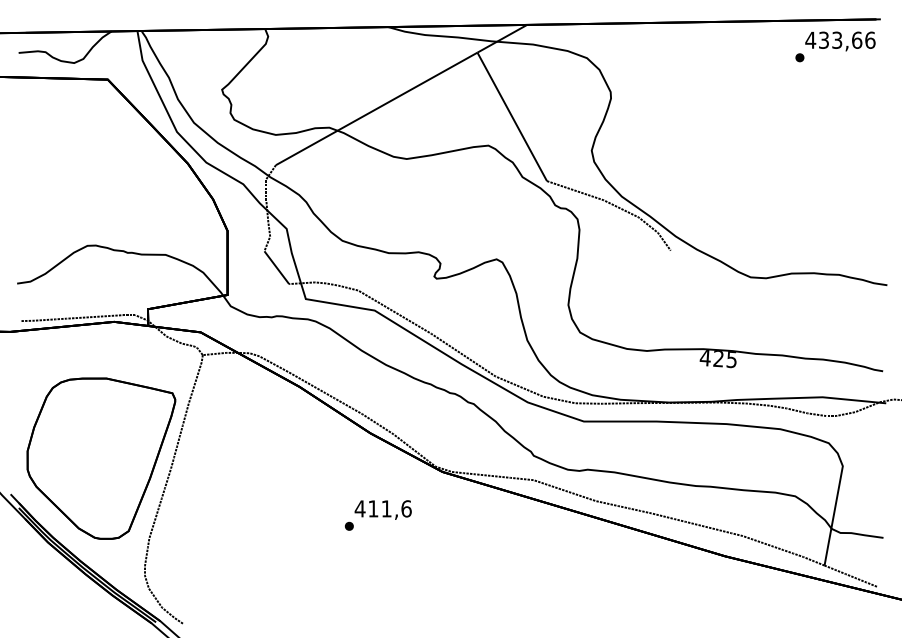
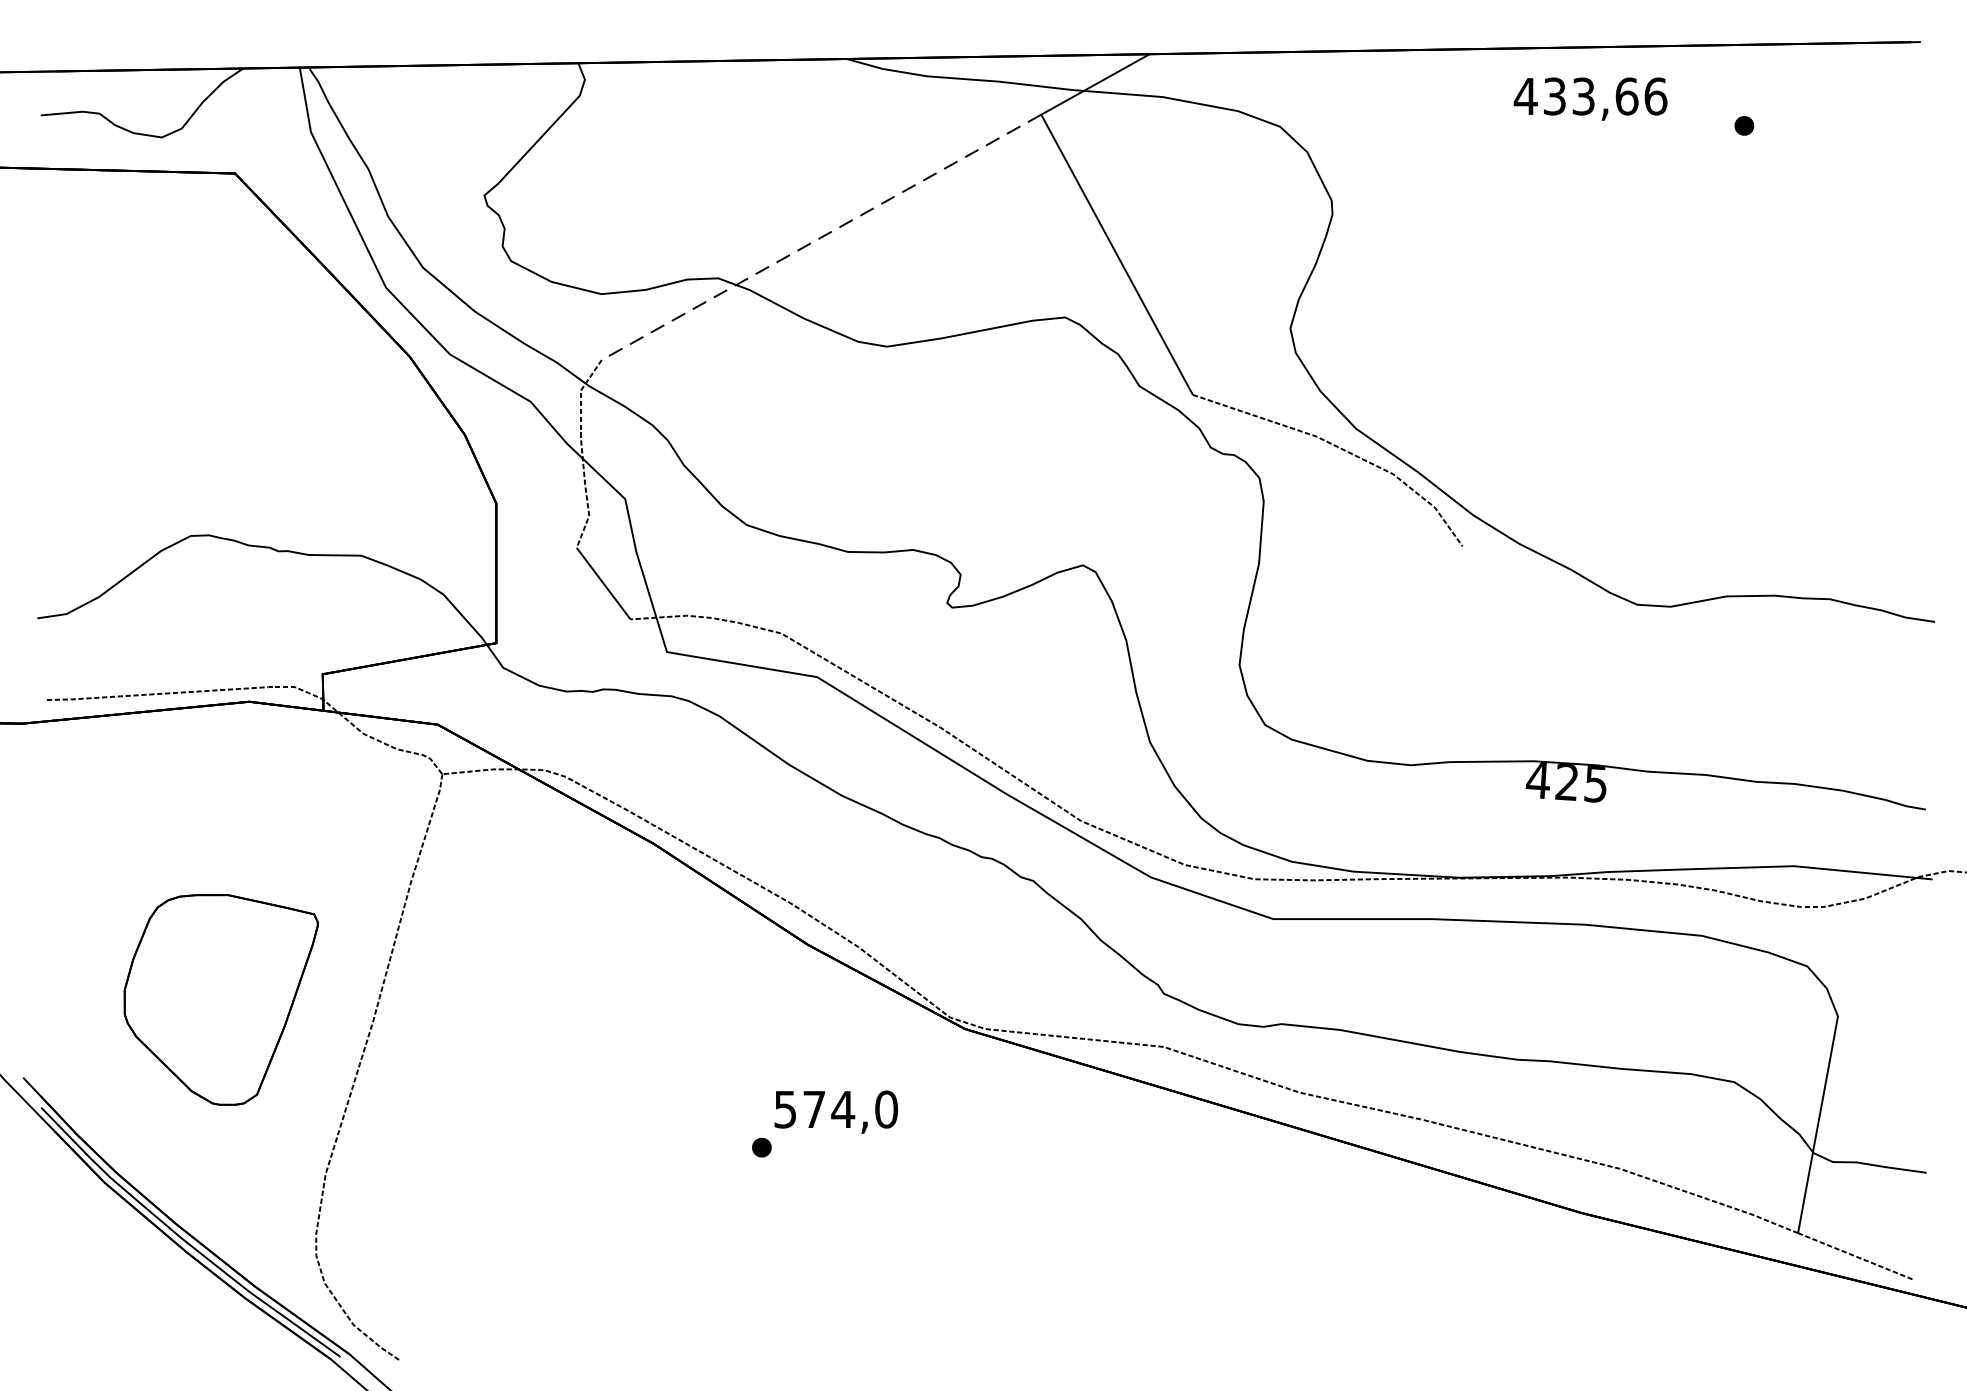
text: (840, 41) -> (1590, 99), moved
line: (376, 109) -> (821, 238), solid -> dashed
part: (101, 458) -> (221, 999), size x0.6
text: (382, 508) -> (834, 1108), 411,6 -> 574,0

